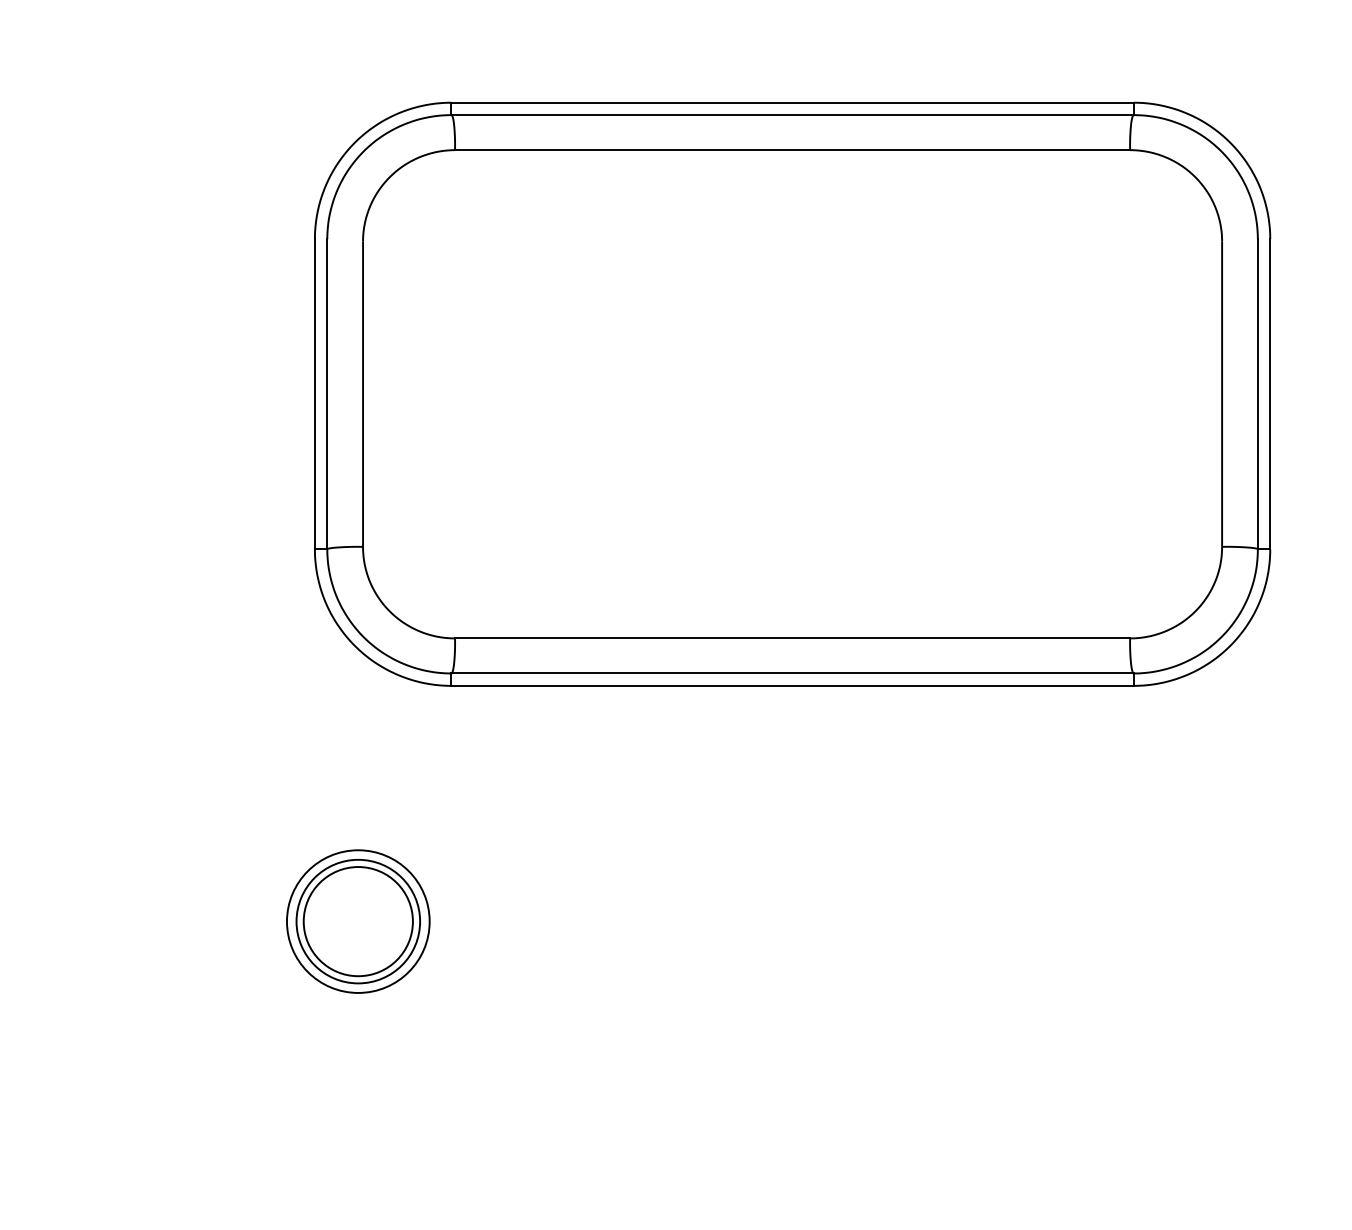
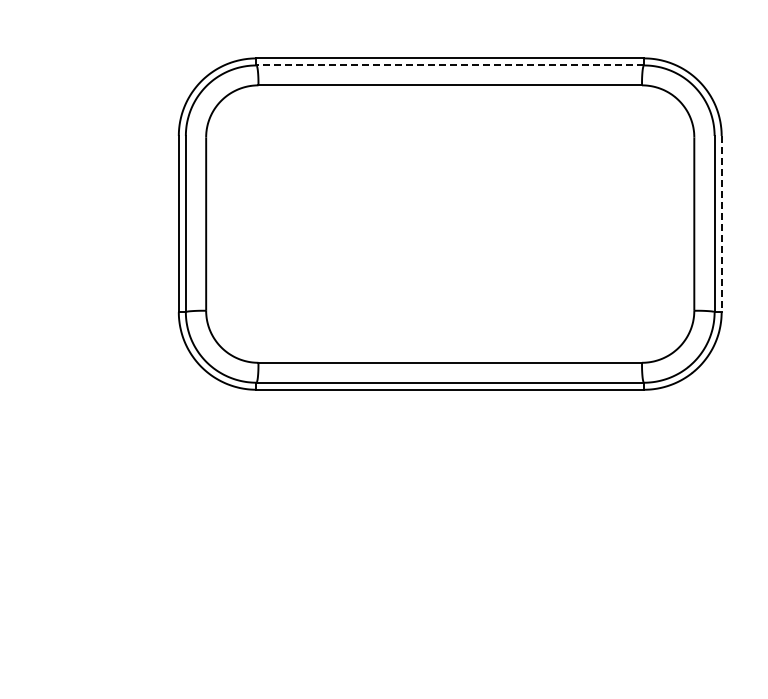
line: (793, 115) -> (450, 65), solid -> dashed
line: (1269, 395) -> (721, 224), solid -> dashed
part: (358, 921) -> (203, 523), removed

